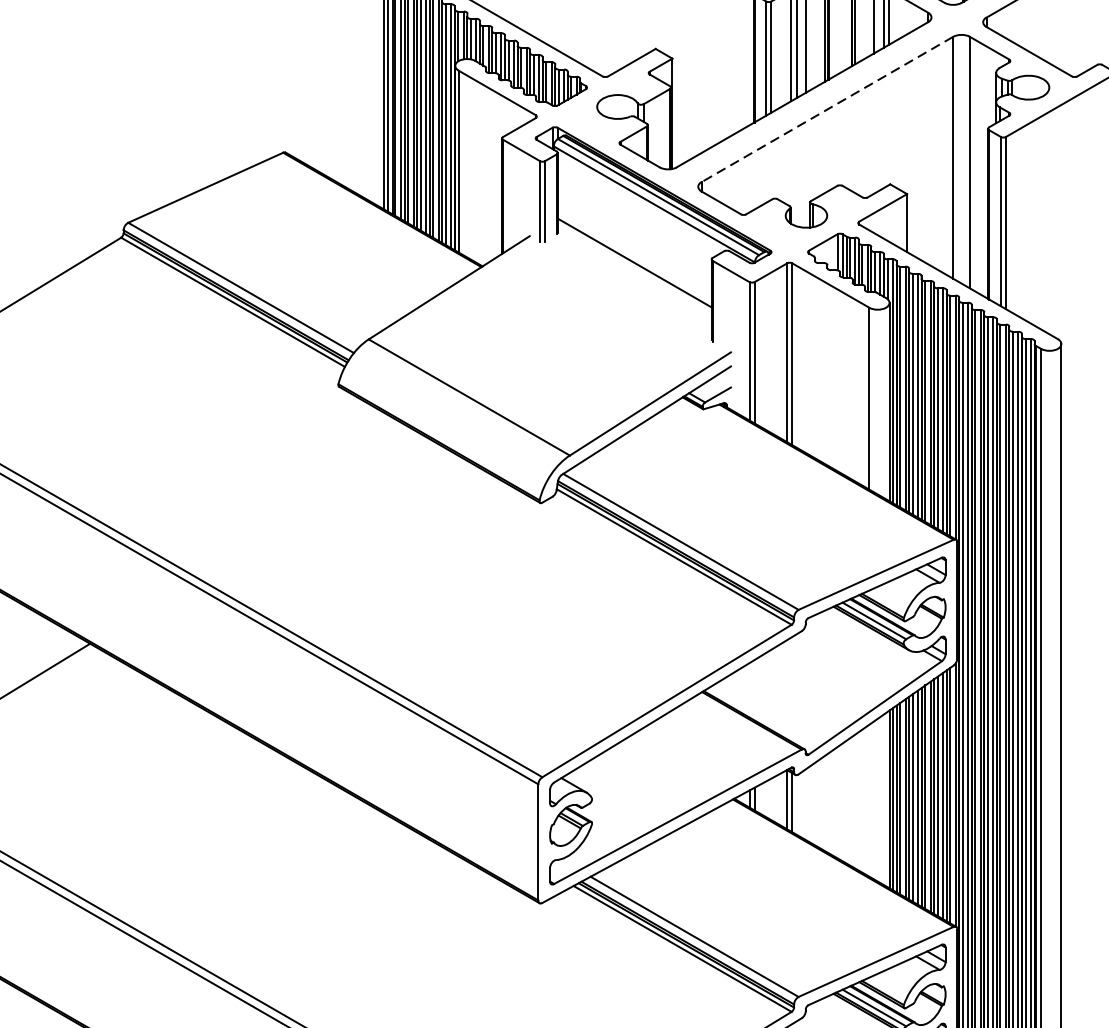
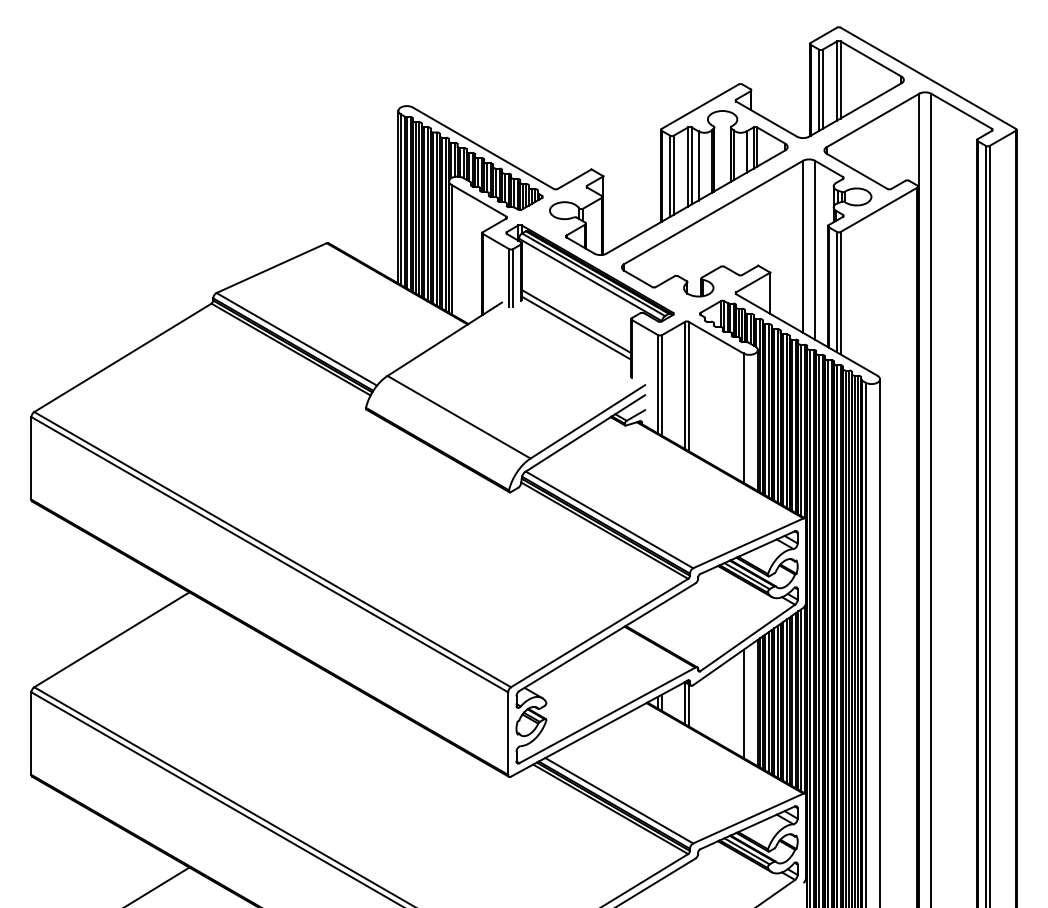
line: (827, 109) -> (713, 212), dashed -> solid
line: (634, 271) -> (576, 327), added
line: (869, 800) -> (743, 703), added

